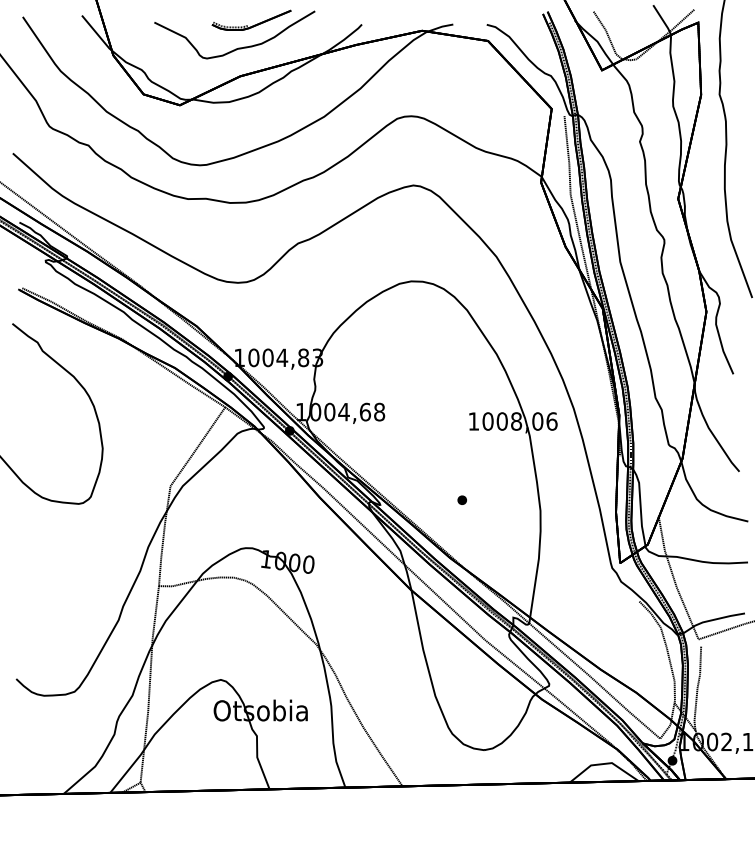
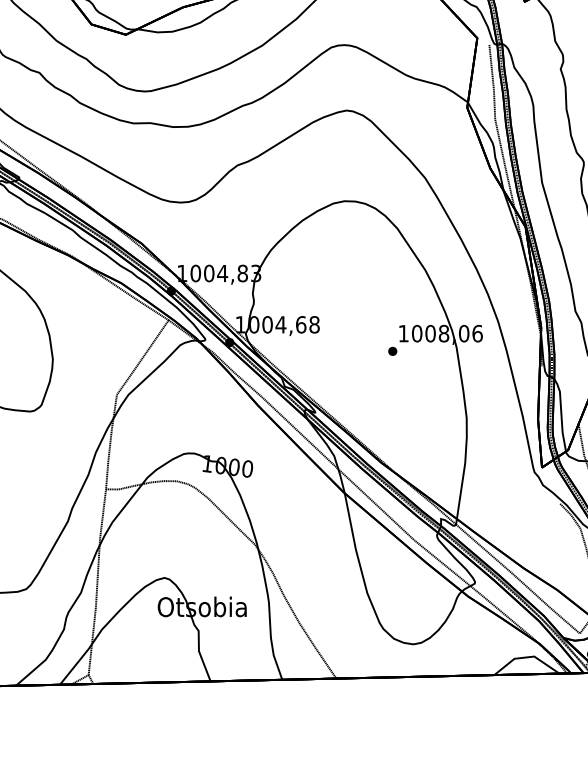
part: (461, 499) -> (392, 350), moved

